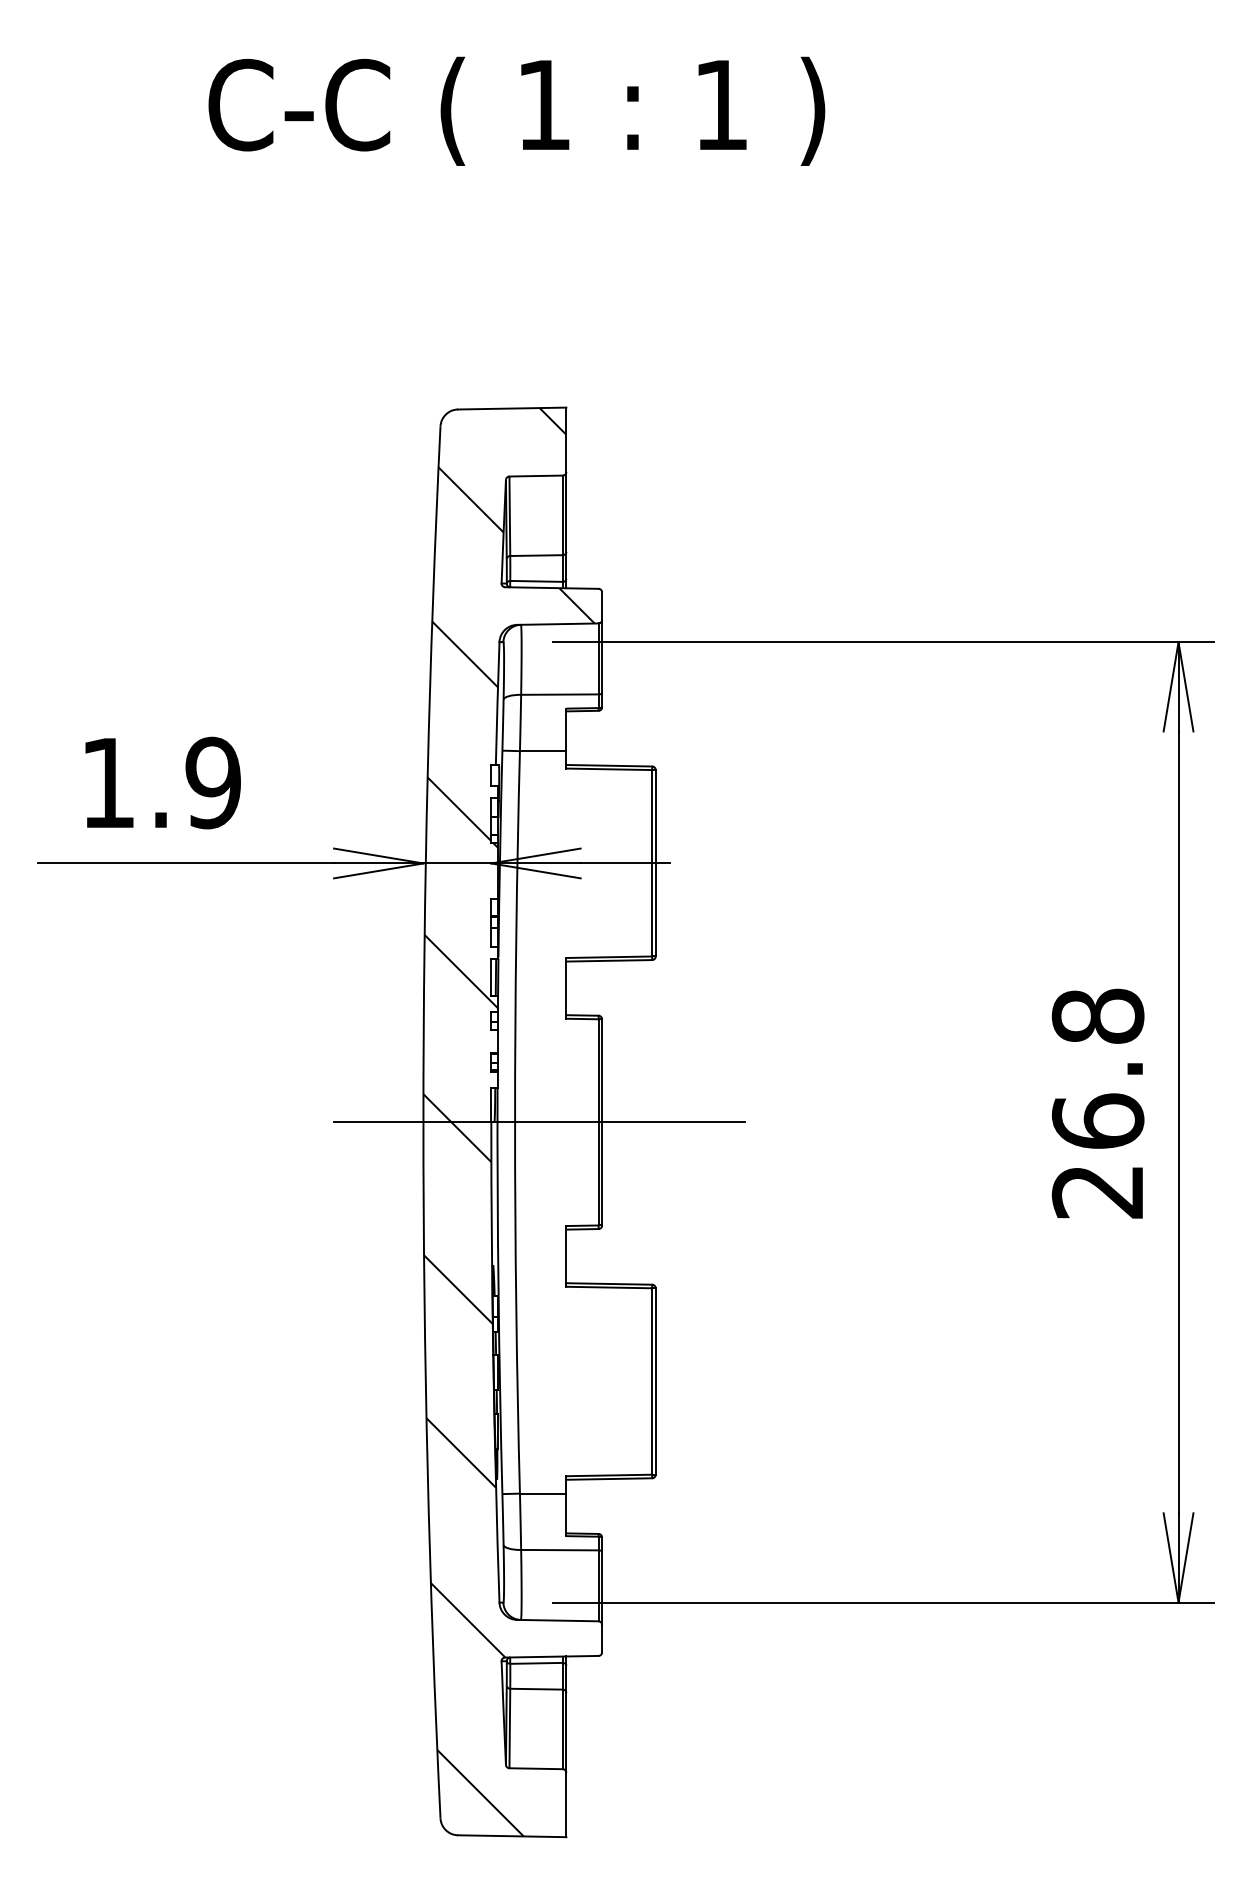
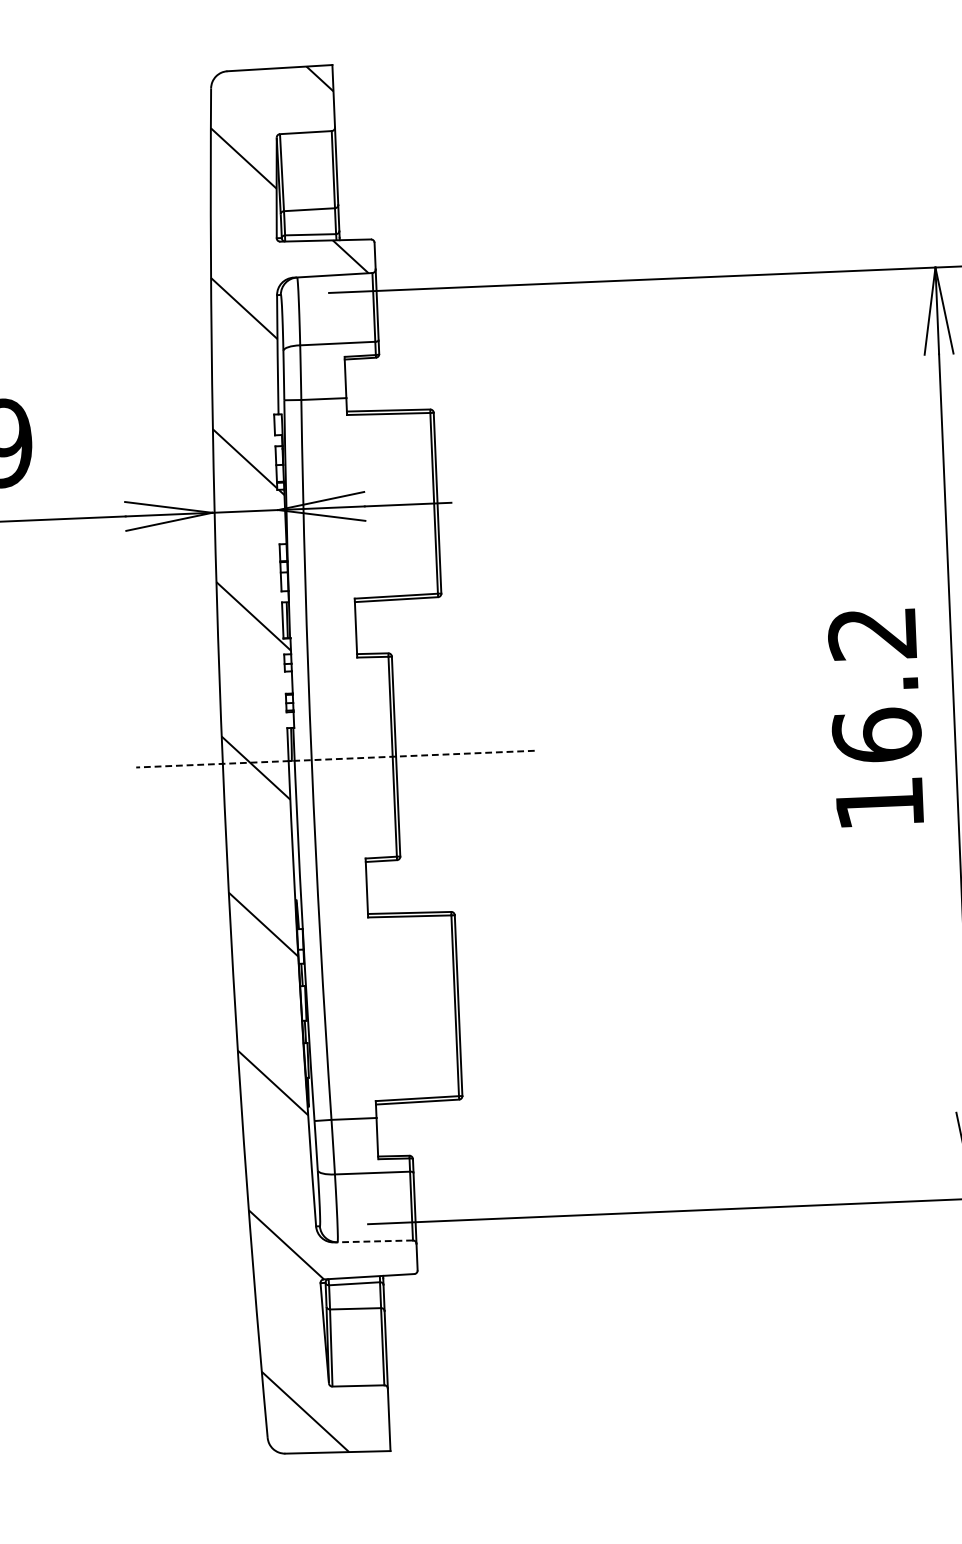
text: (1097, 1103) -> (875, 718), 26.8 -> 16.2
line: (539, 1122) -> (335, 759), solid -> dashed
line: (557, 1620) -> (373, 1241), solid -> dashed

